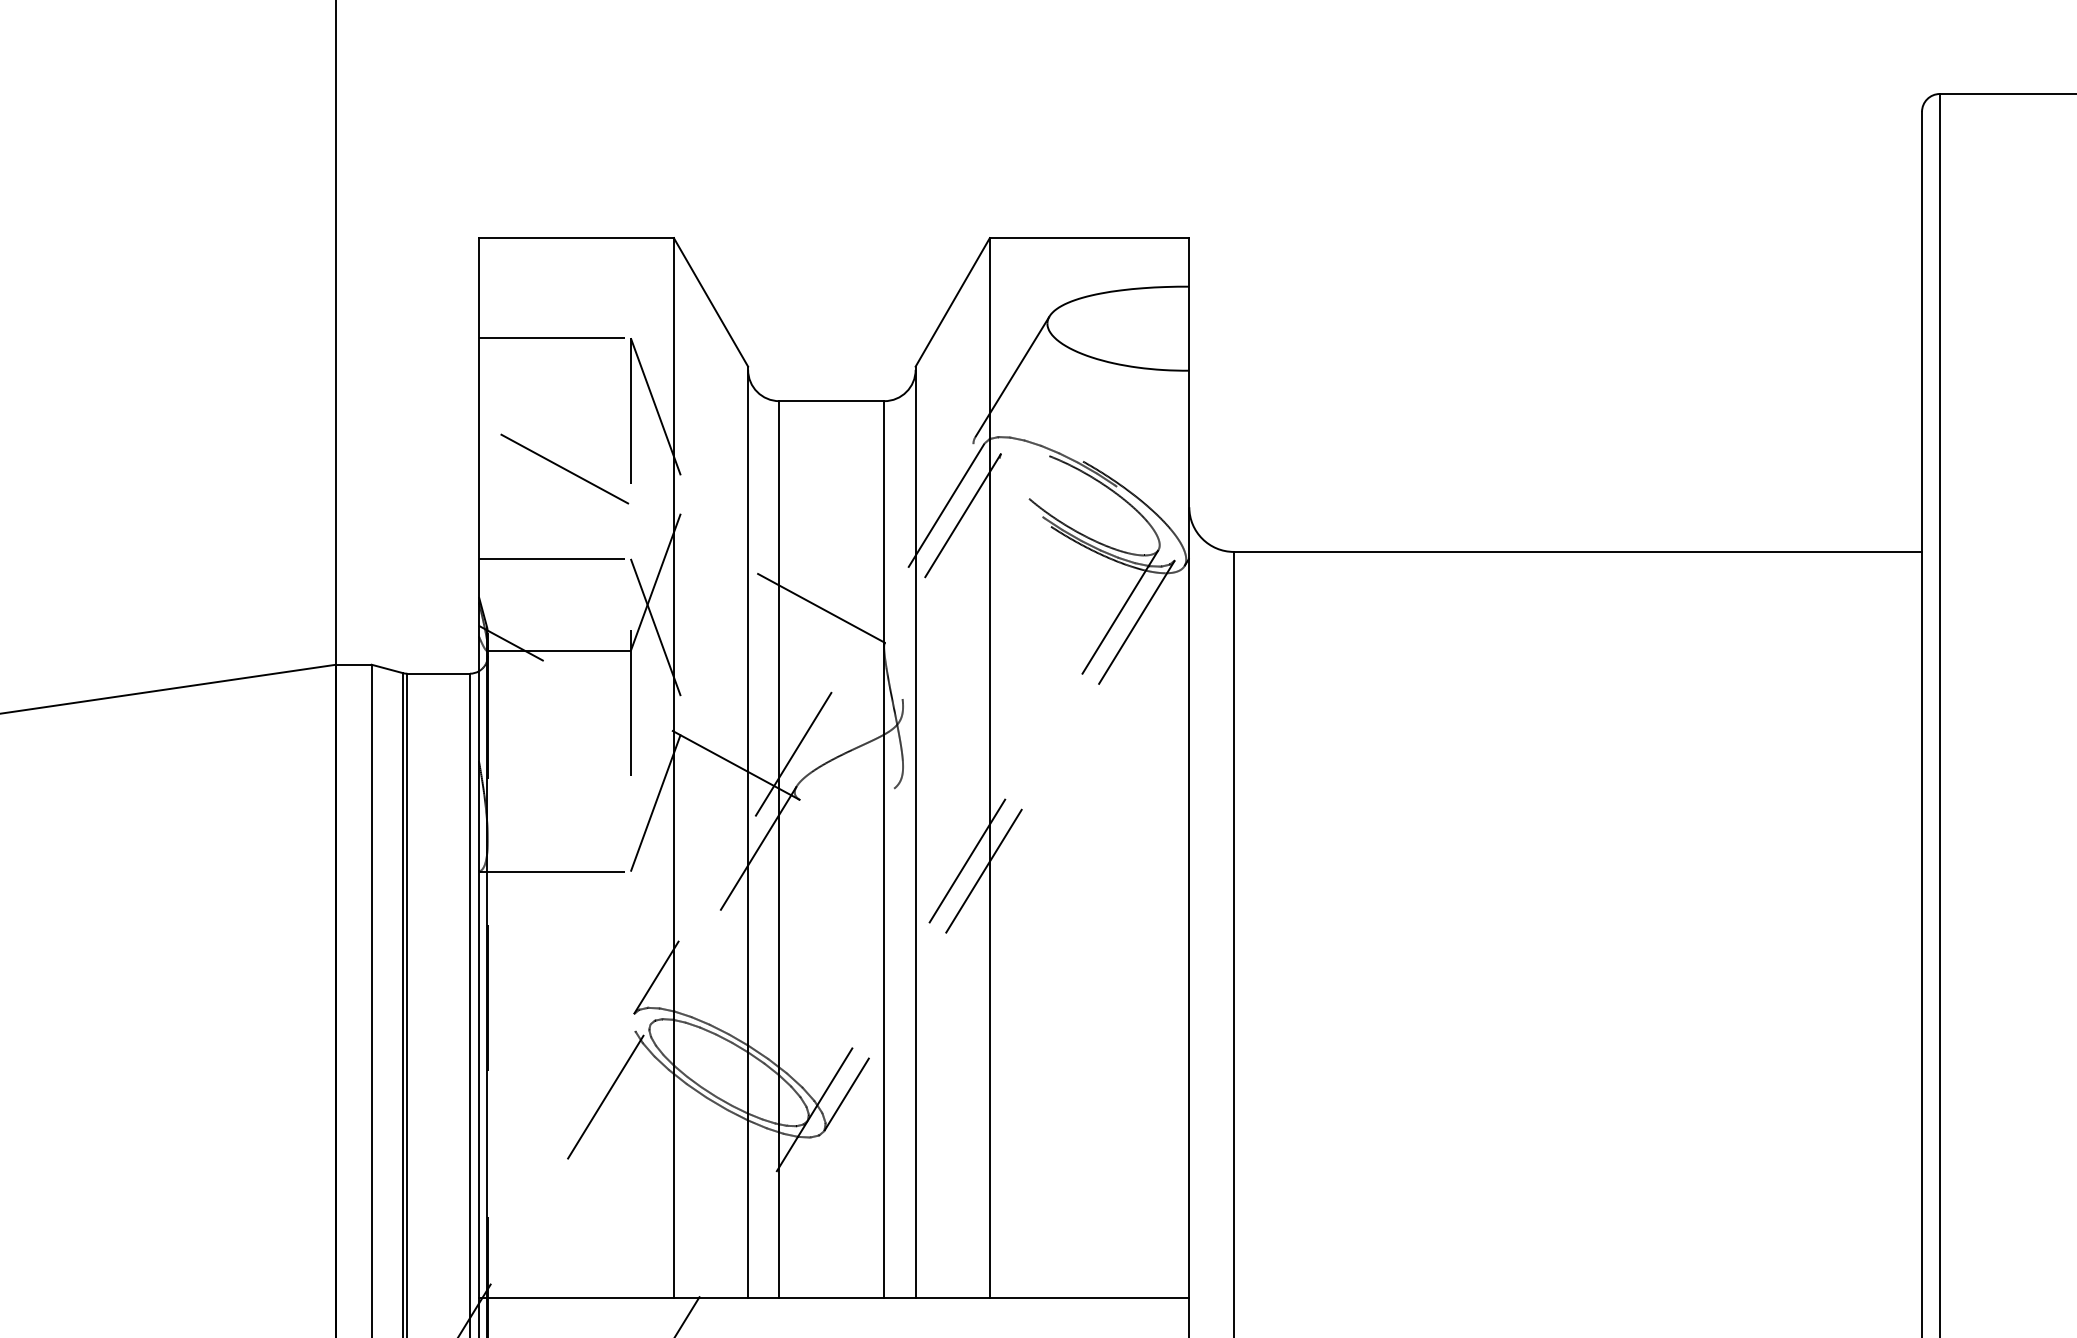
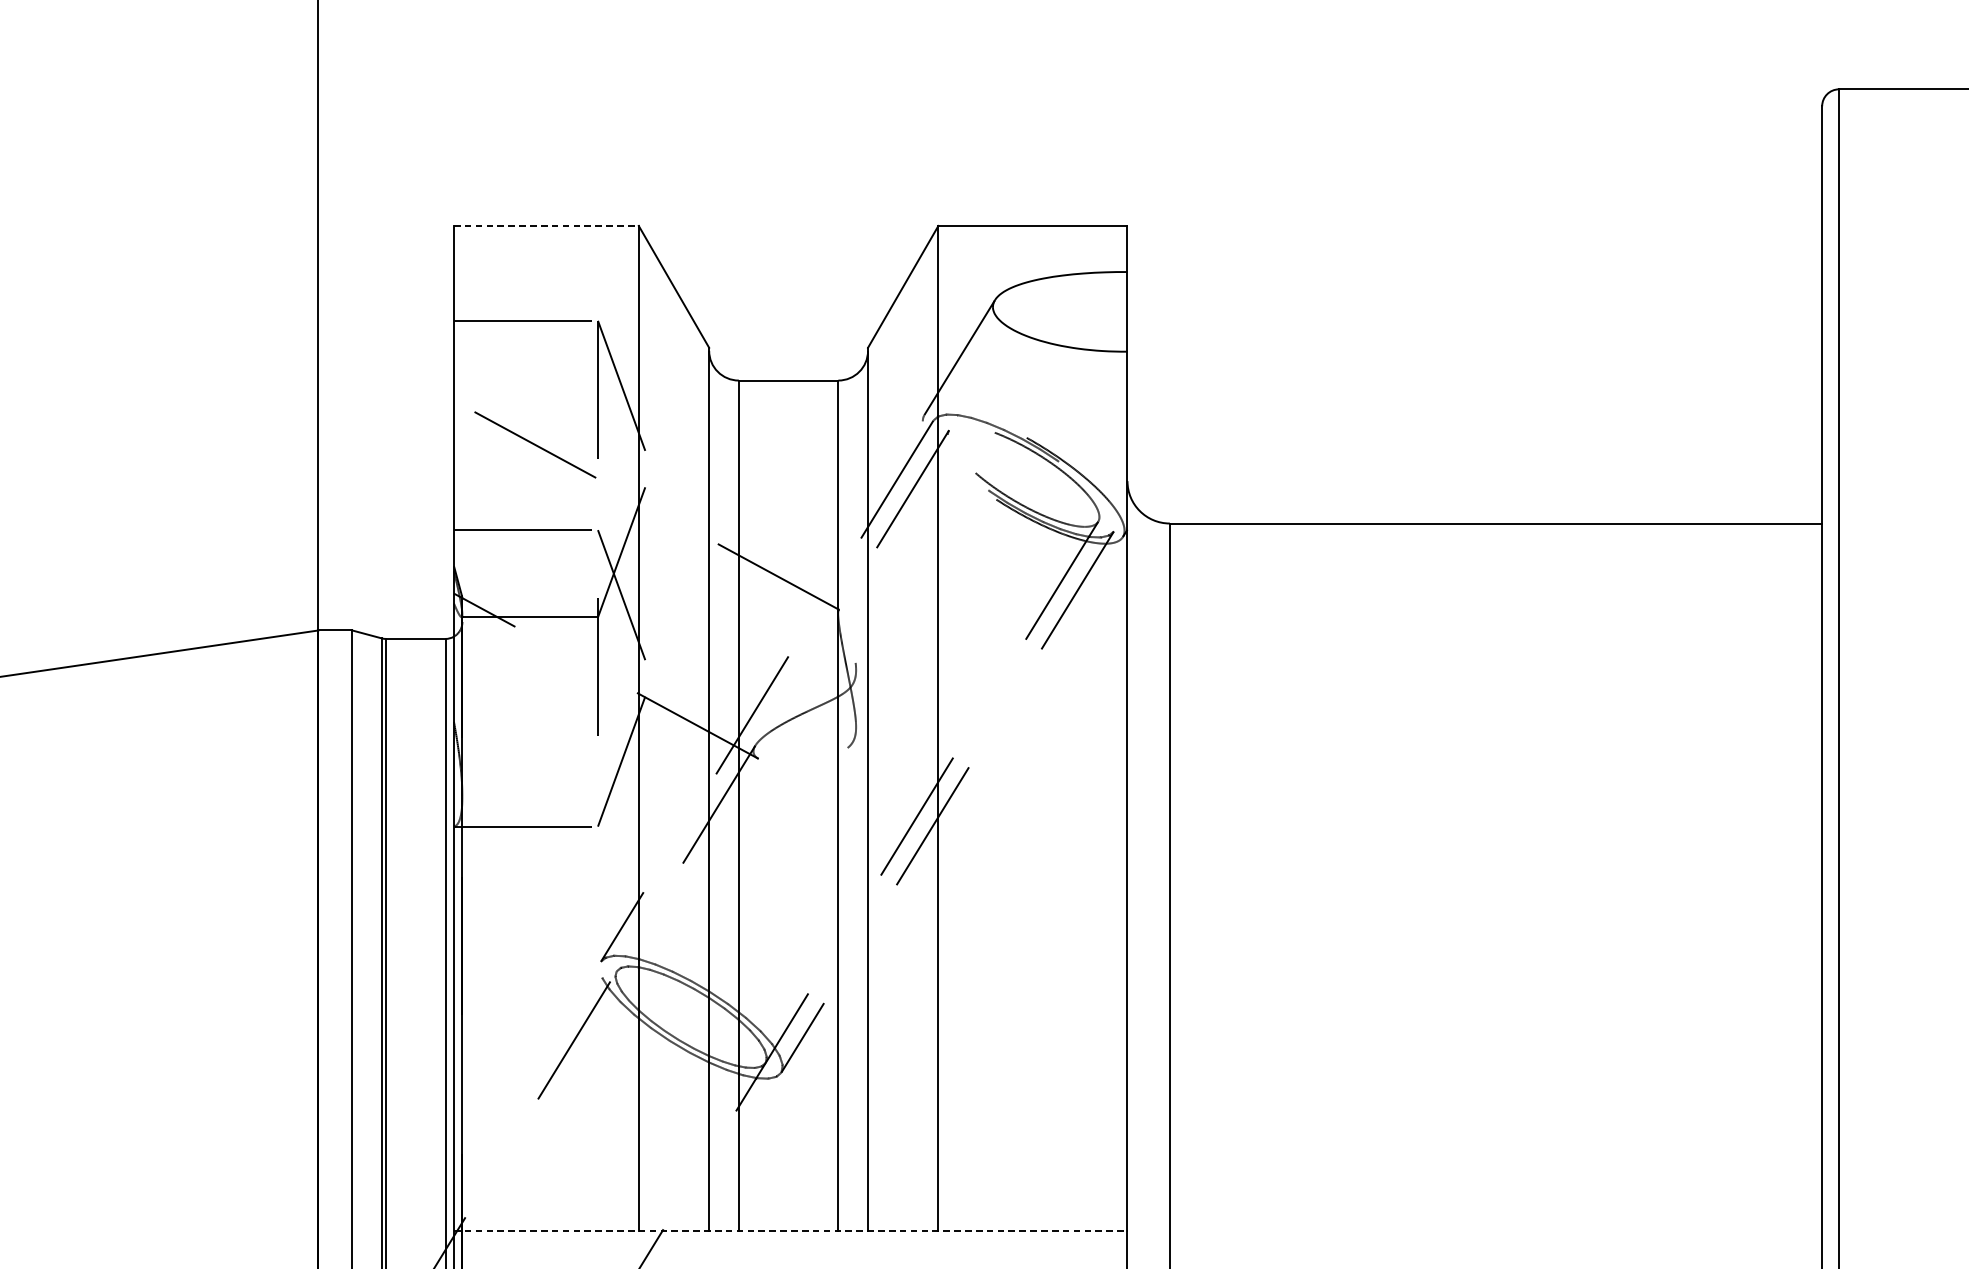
line: (576, 238) -> (546, 226), solid -> dashed
line: (834, 1298) -> (791, 1231), solid -> dashed

